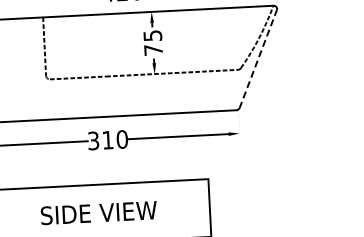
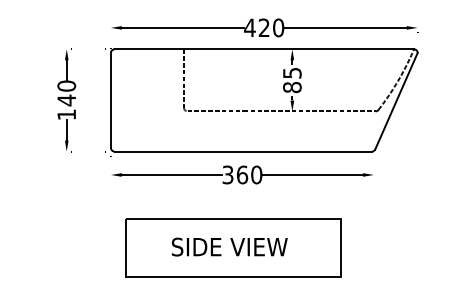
text: (153, 50) -> (292, 87), 75 -> 85
line: (258, 58) -> (396, 101), dashed -> solid
text: (108, 139) -> (242, 174), 310 -> 360

